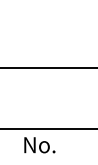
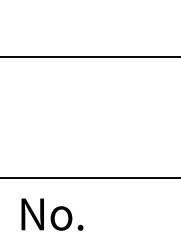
text: (39, 145) -> (51, 215), moved

